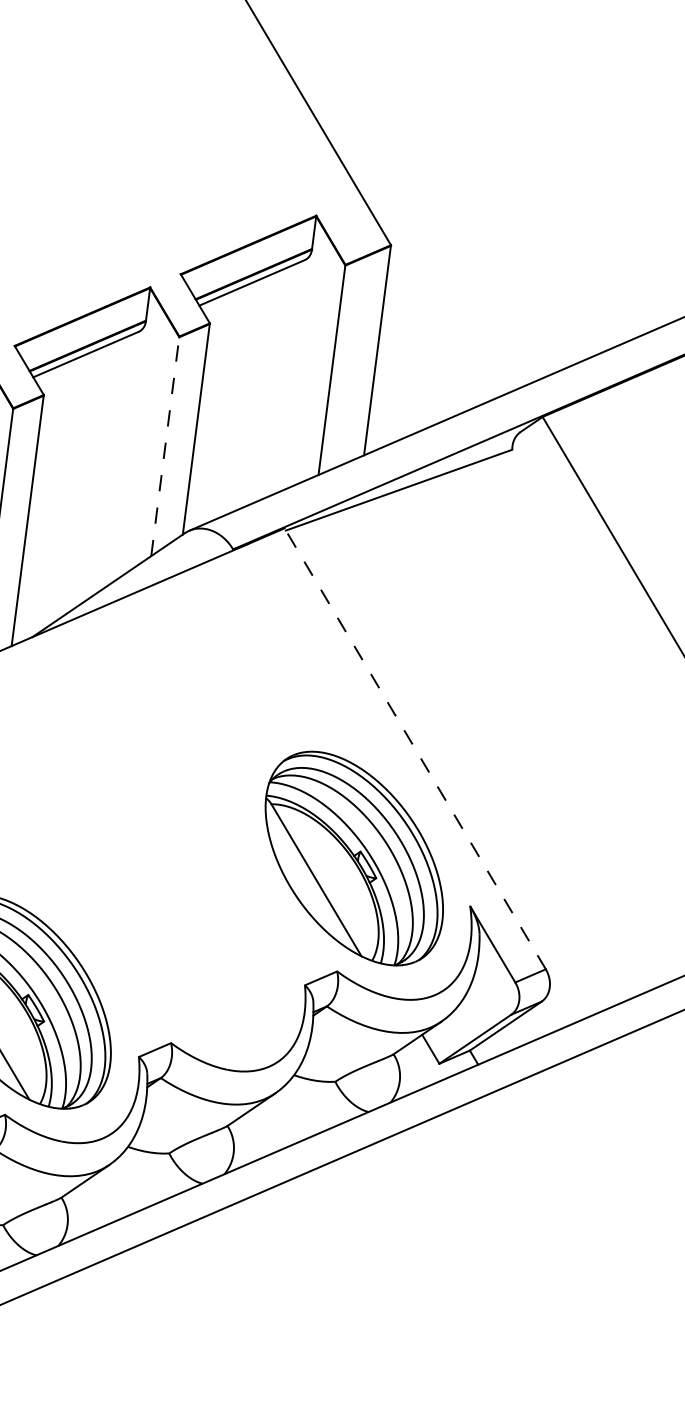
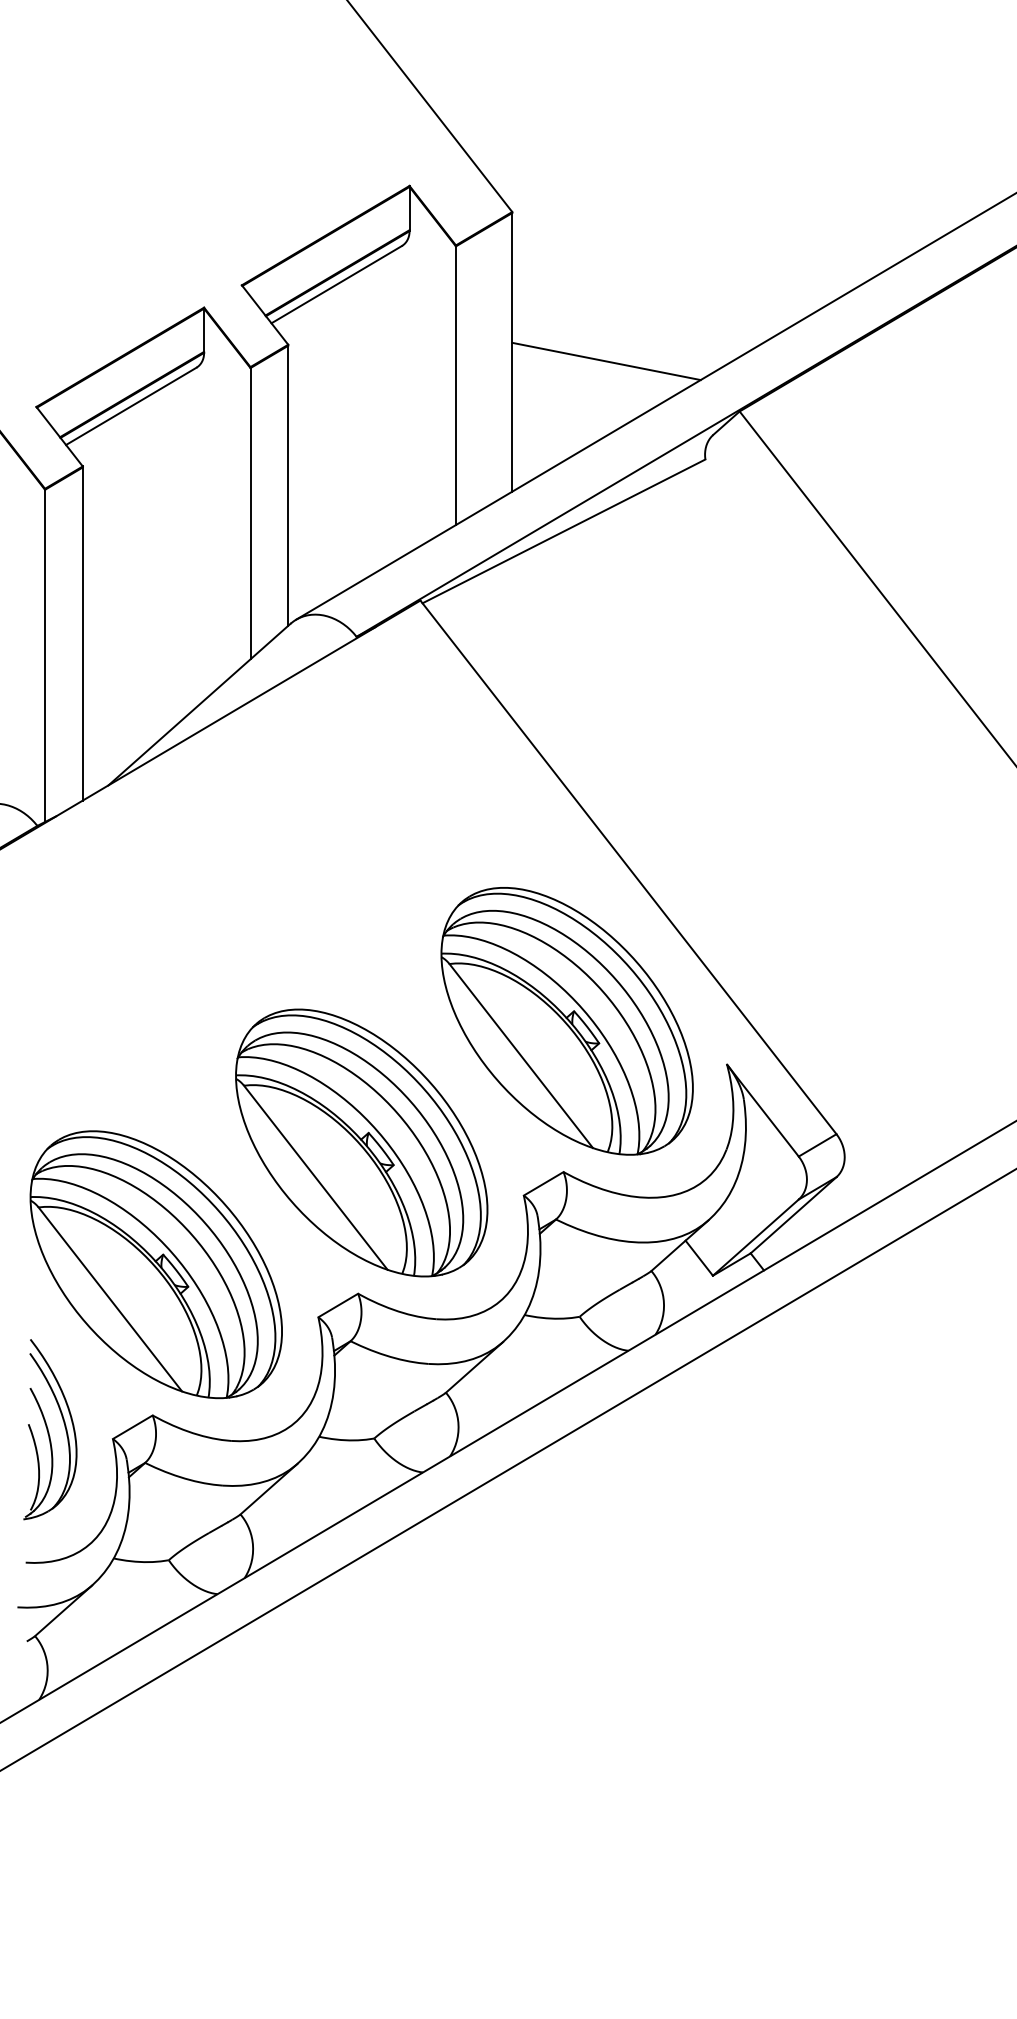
line: (447, 366) -> (606, 361), added
line: (165, 445) -> (250, 512), dashed -> solid
line: (415, 748) -> (628, 867), dashed -> solid
part: (188, 929) -> (361, 1142), added

